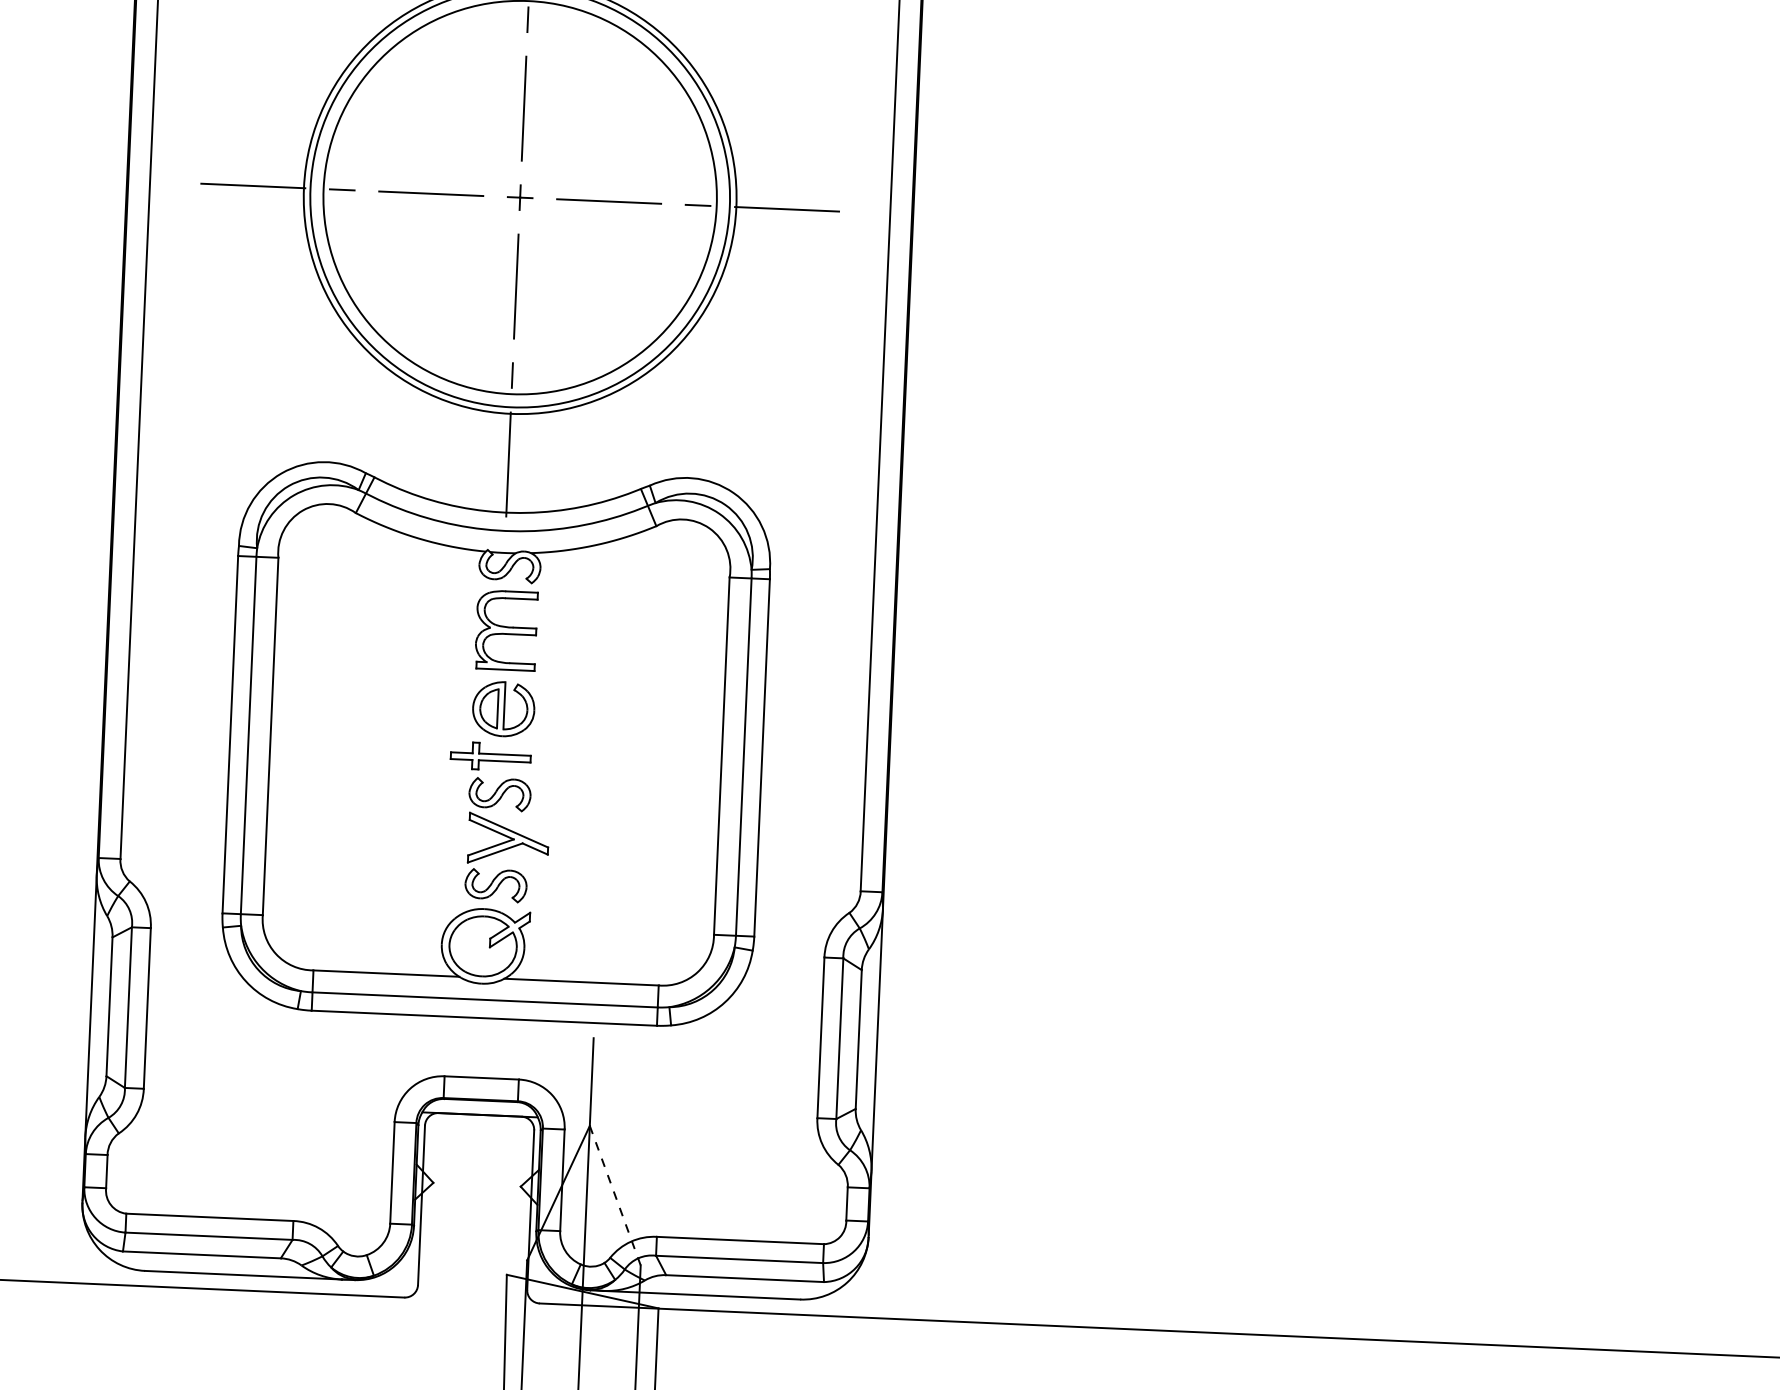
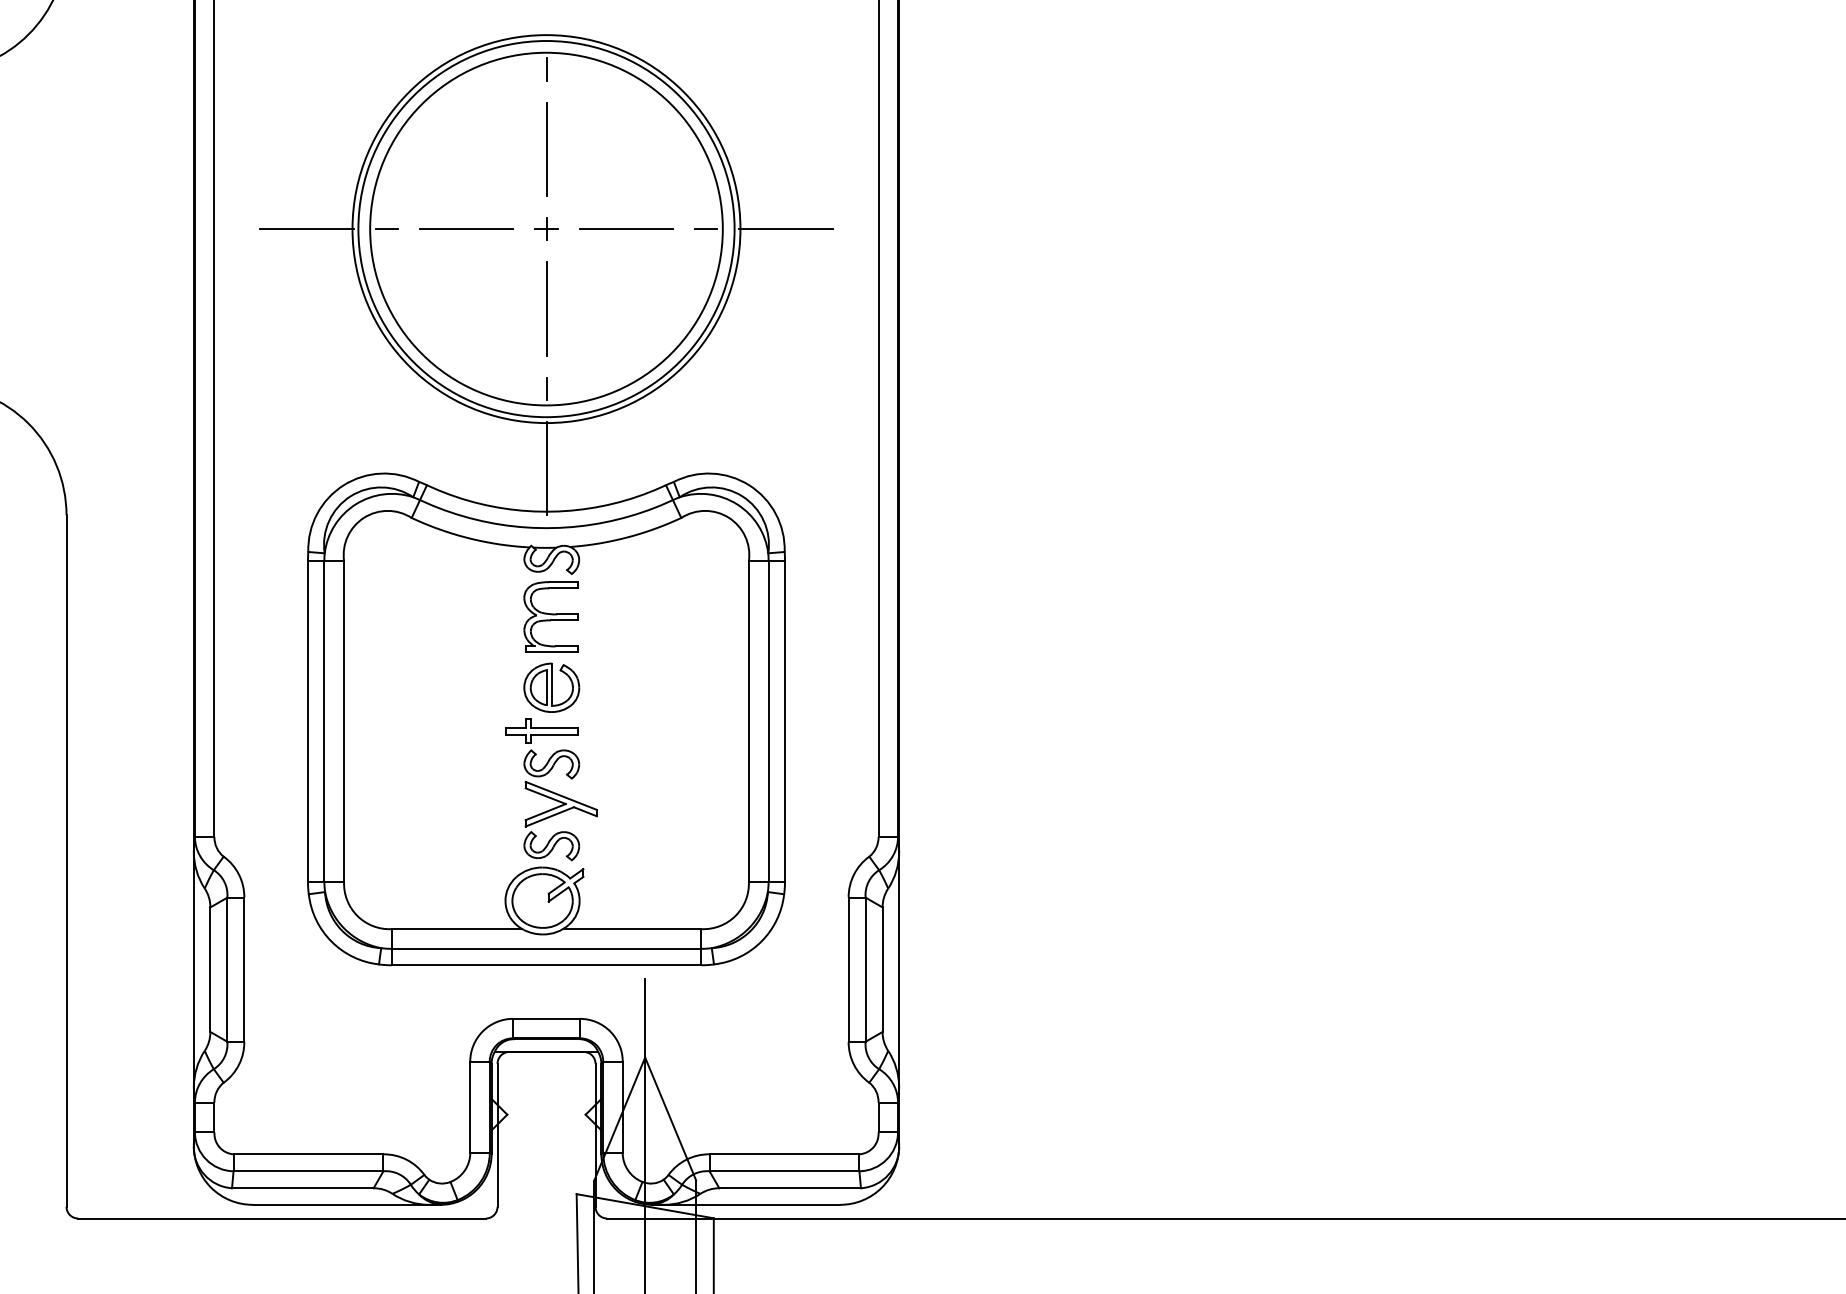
line: (615, 1196) -> (670, 1119), dashed -> solid

